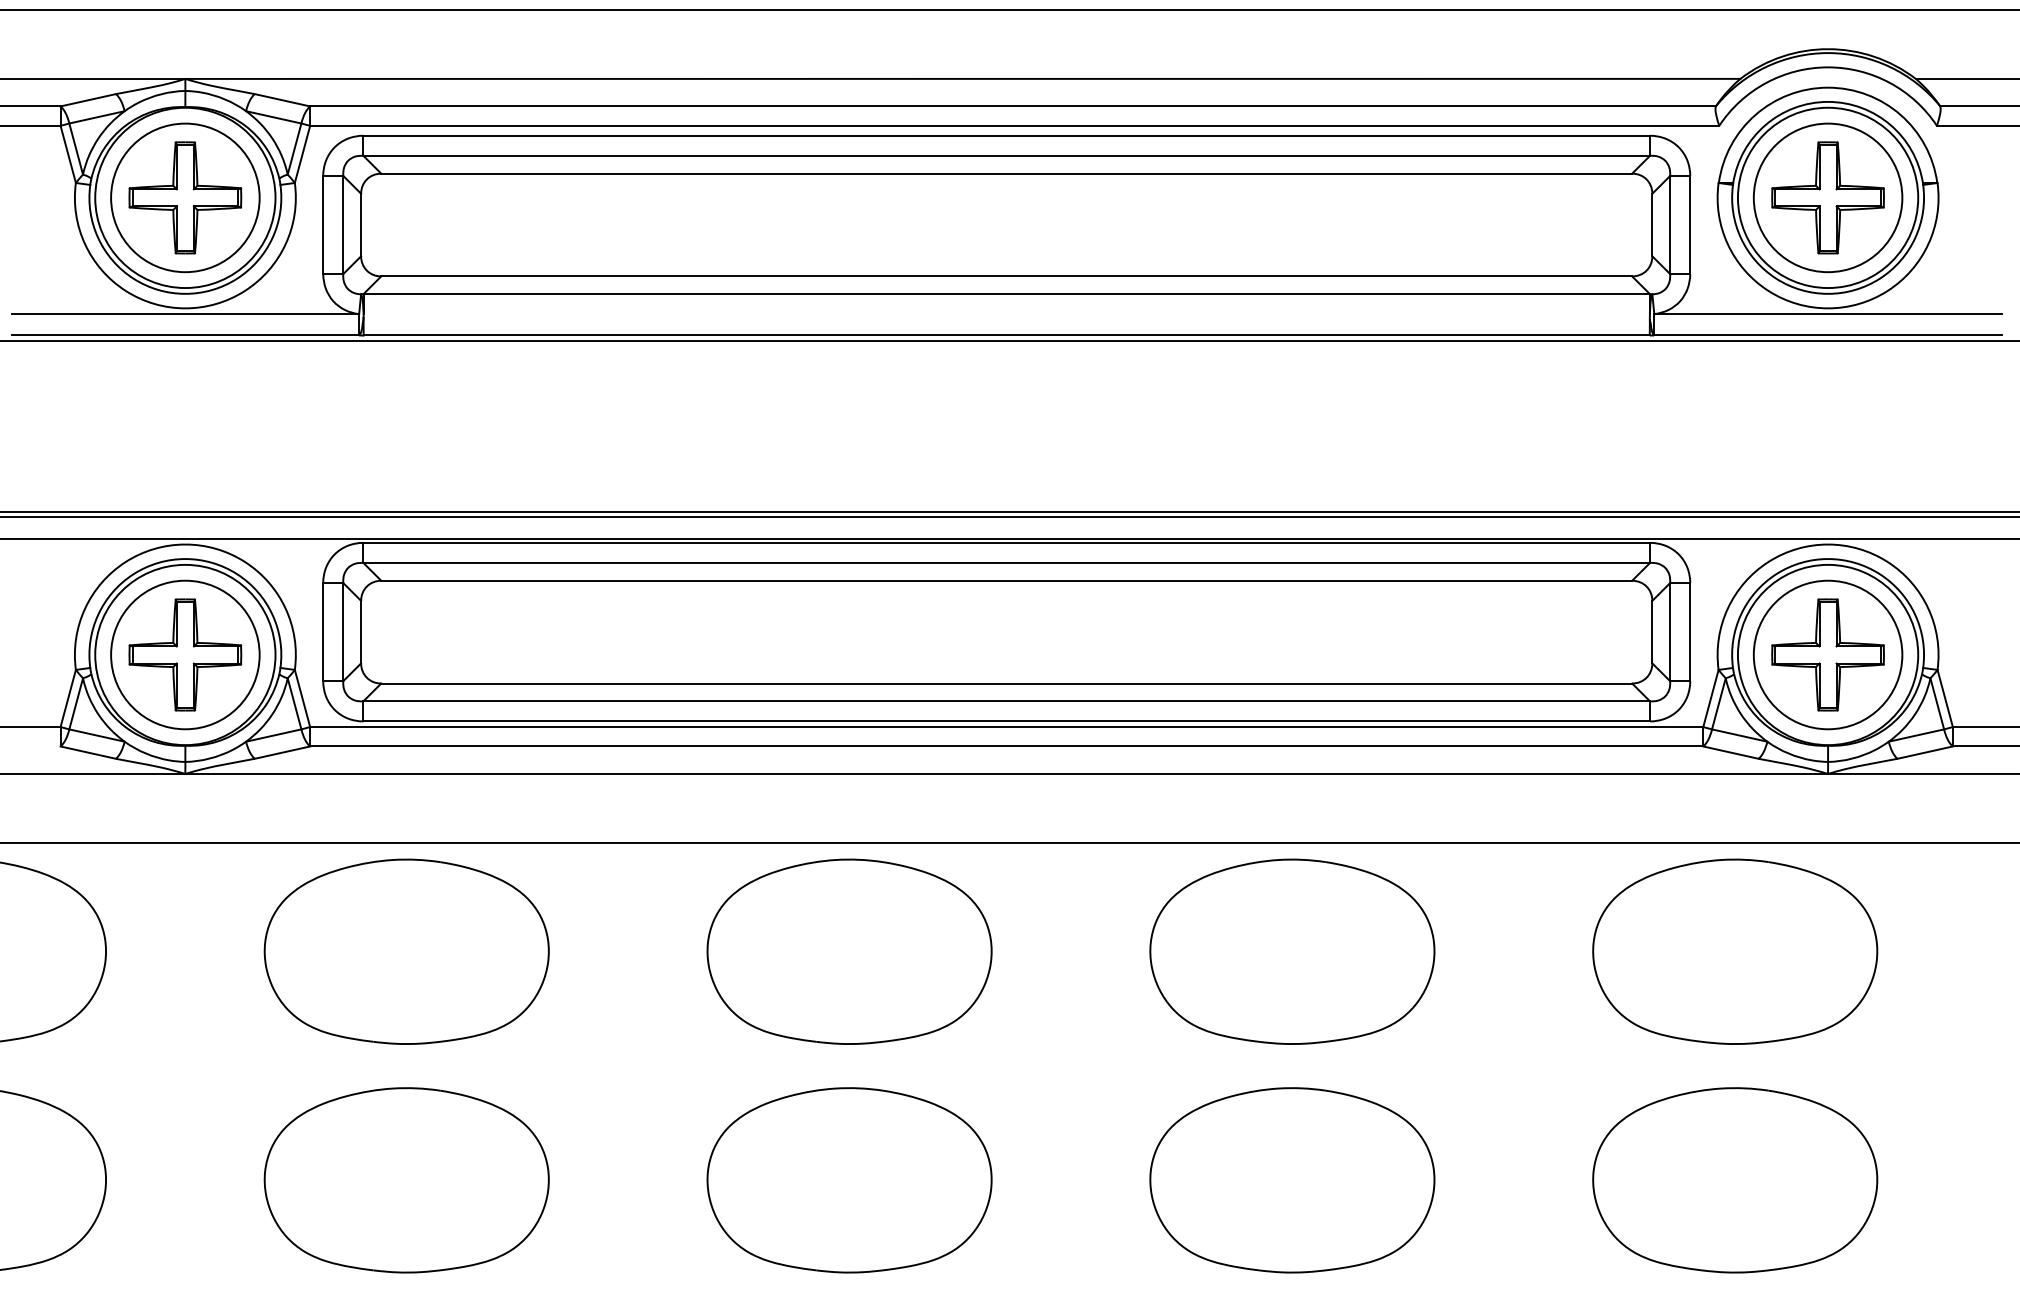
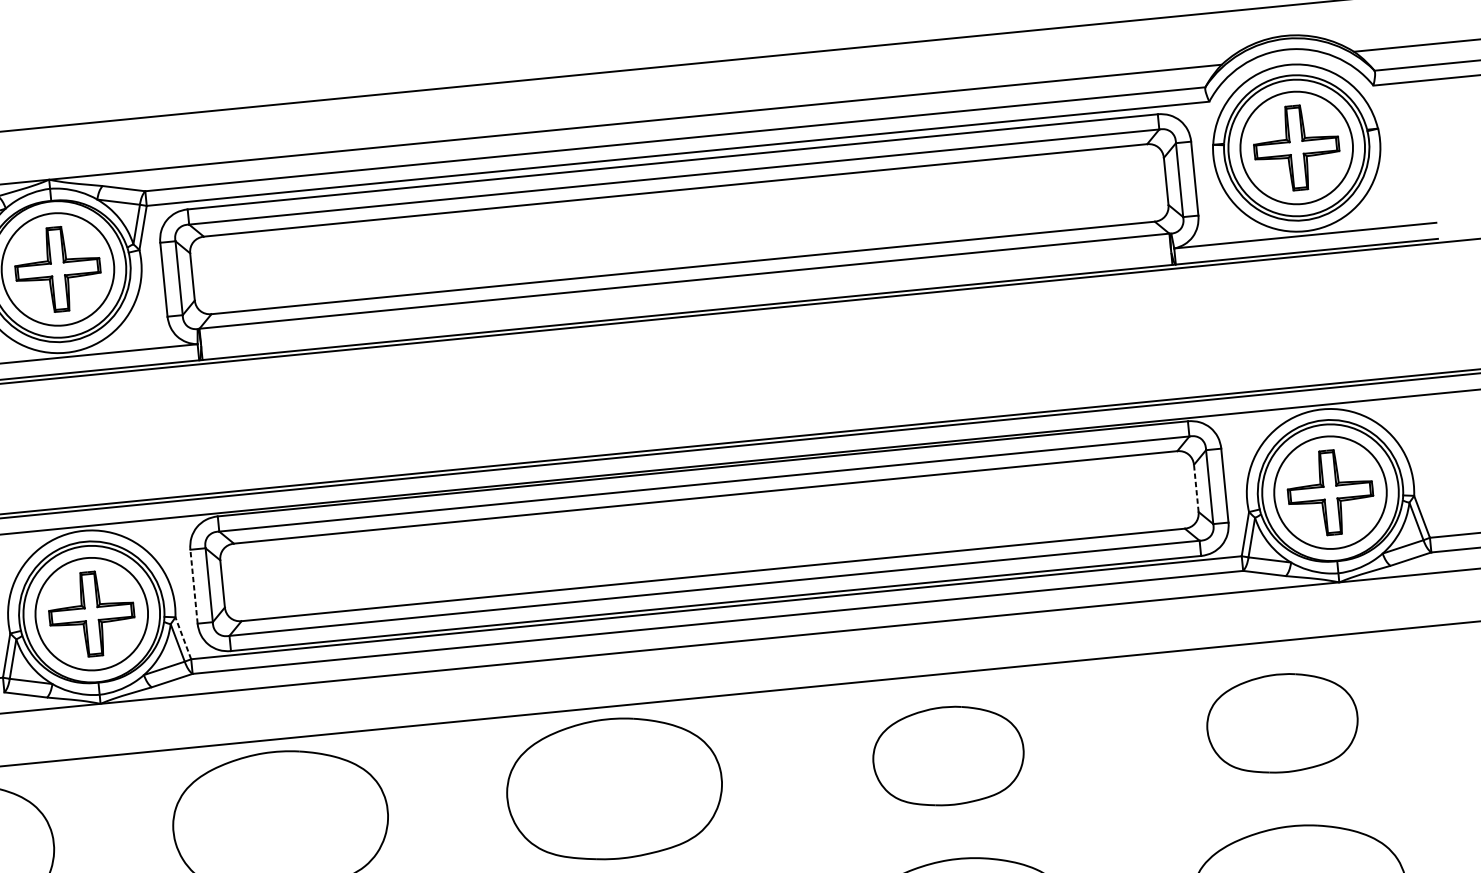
line: (323, 631) -> (194, 586), solid -> dashed
line: (1652, 631) -> (1196, 487), solid -> dashed
line: (302, 698) -> (183, 638), solid -> dashed
part: (1292, 951) -> (948, 755), size x0.7
part: (1735, 951) -> (1282, 723), size x0.7

